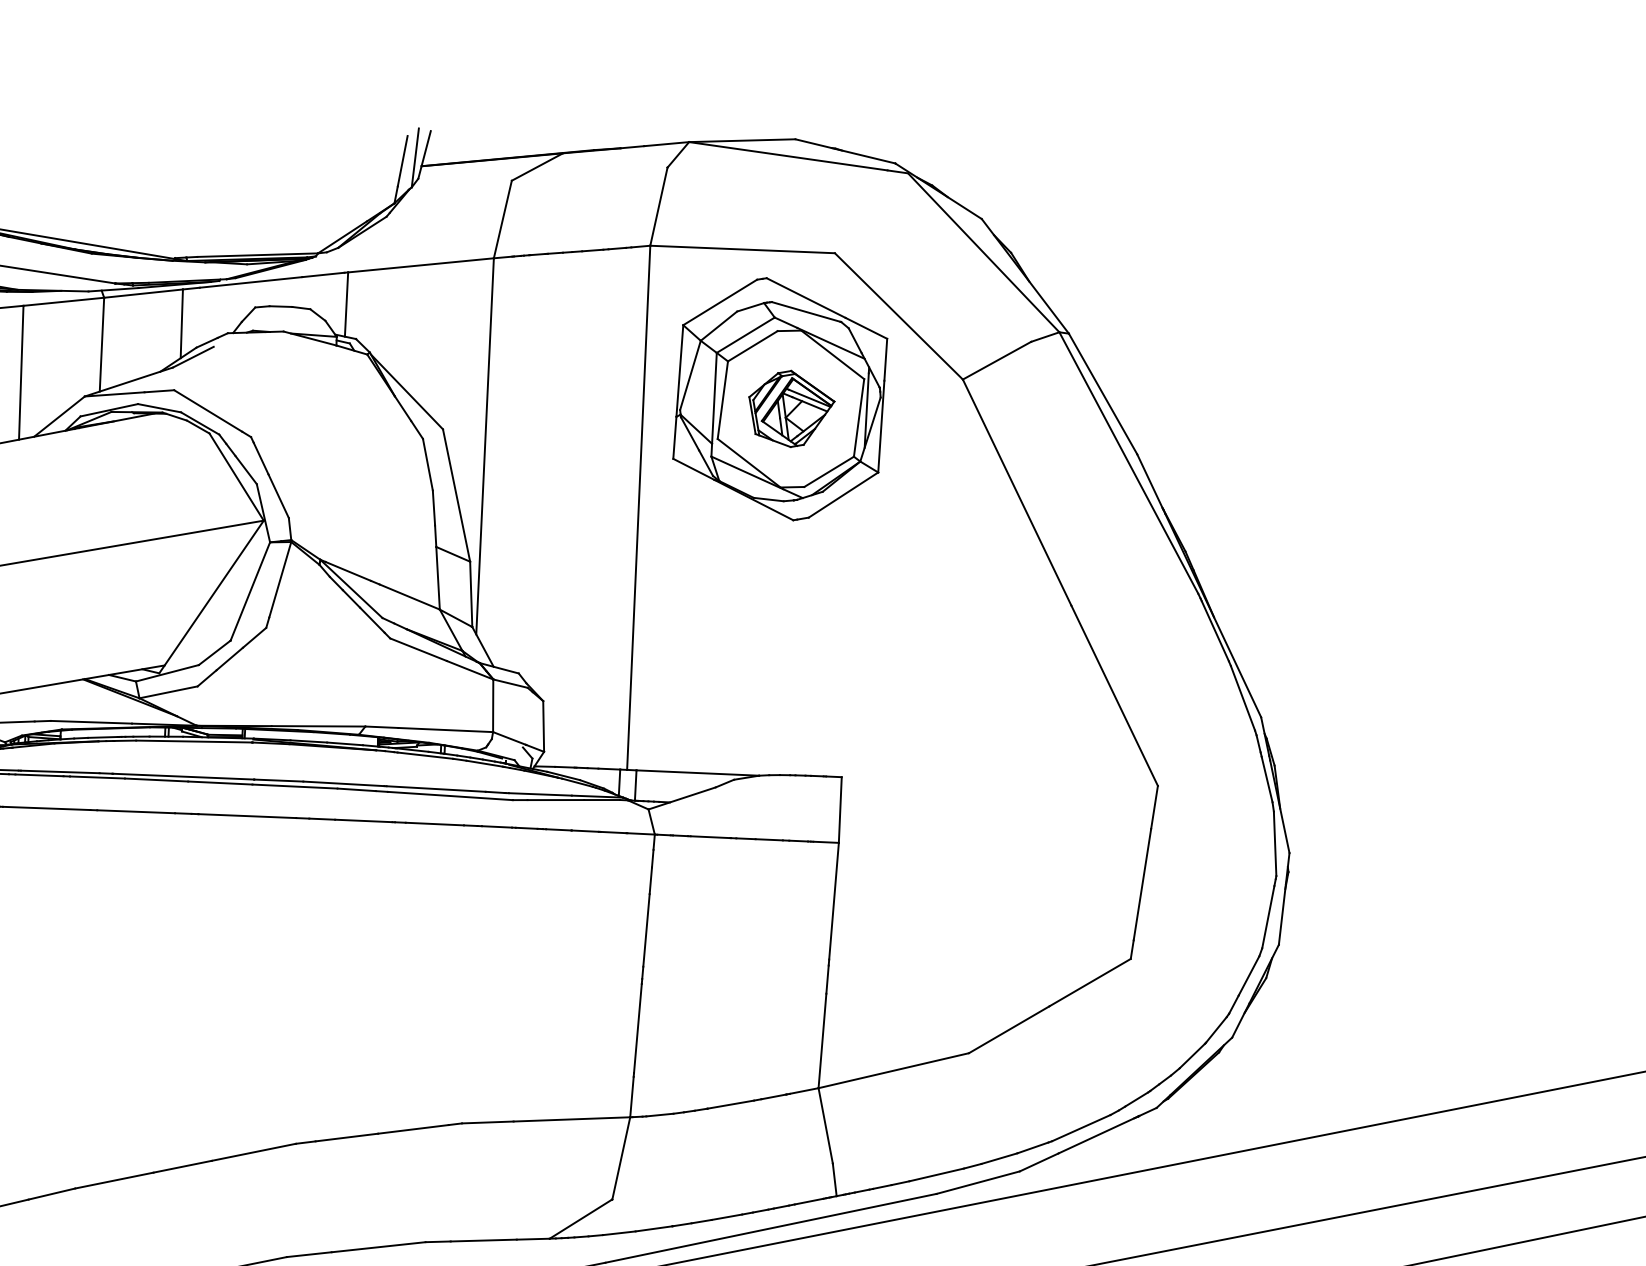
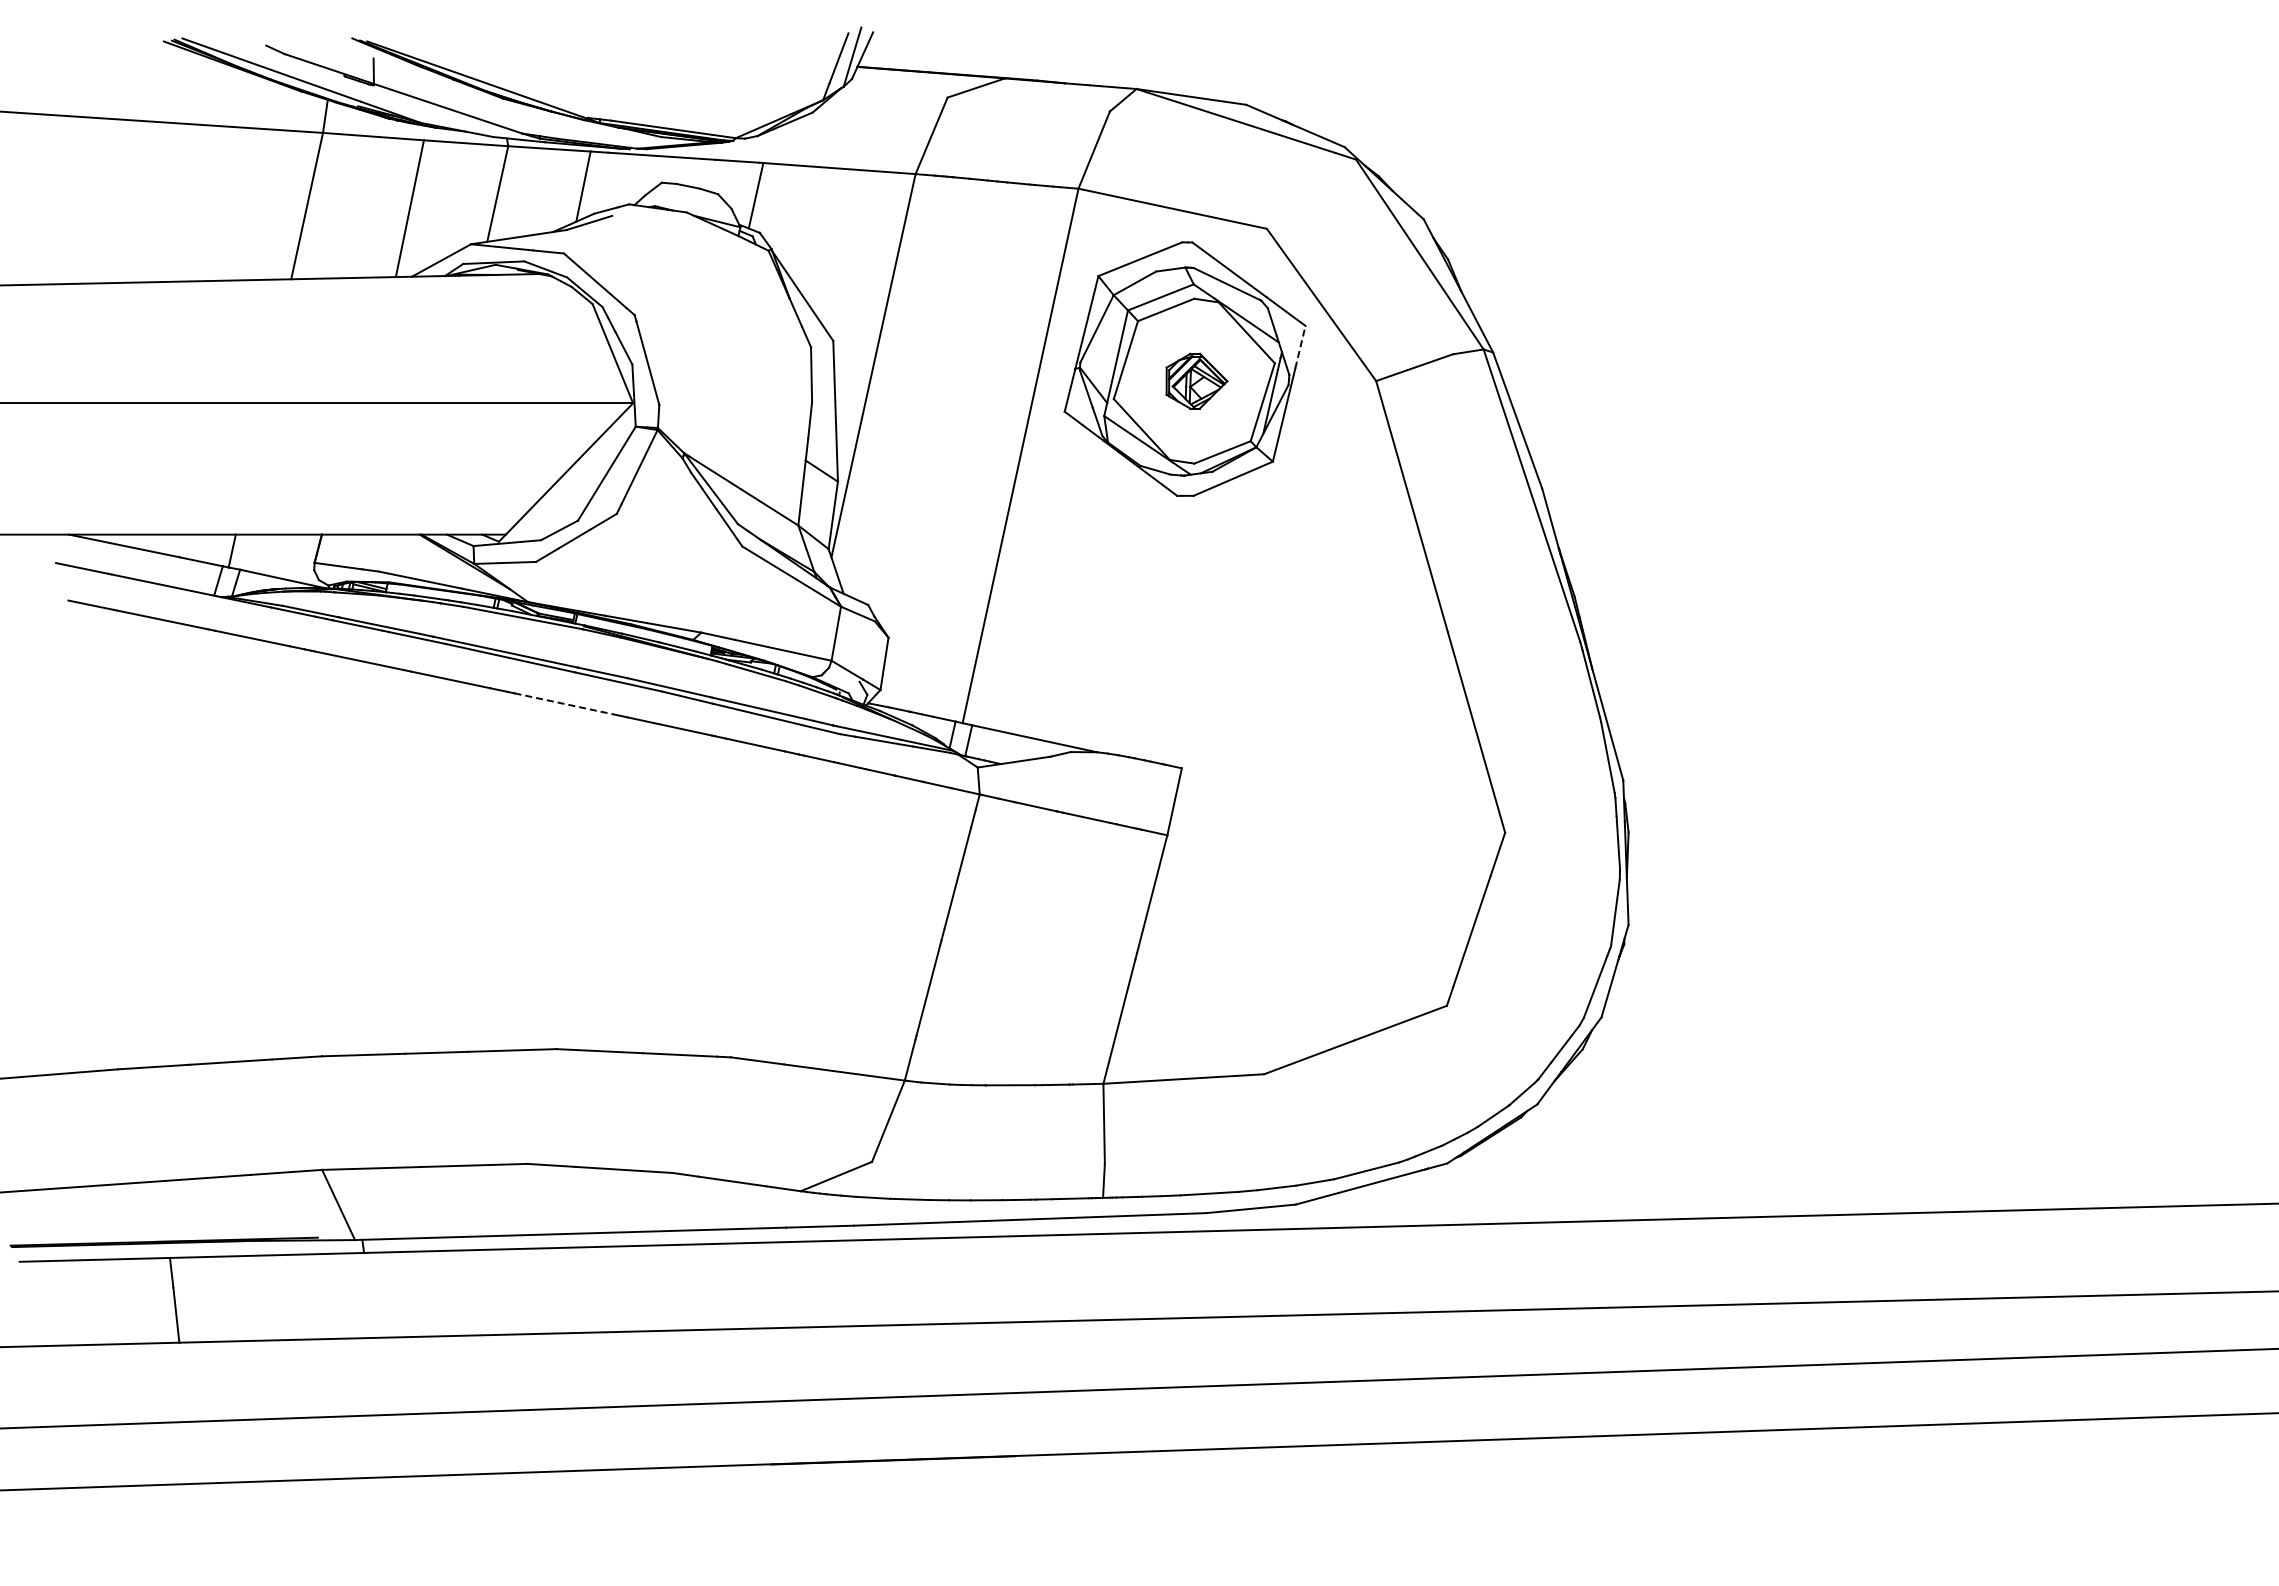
line: (885, 360) -> (1300, 347), solid -> dashed
part: (793, 409) -> (1196, 381), size x0.7
line: (247, 815) -> (564, 703), solid -> dashed

